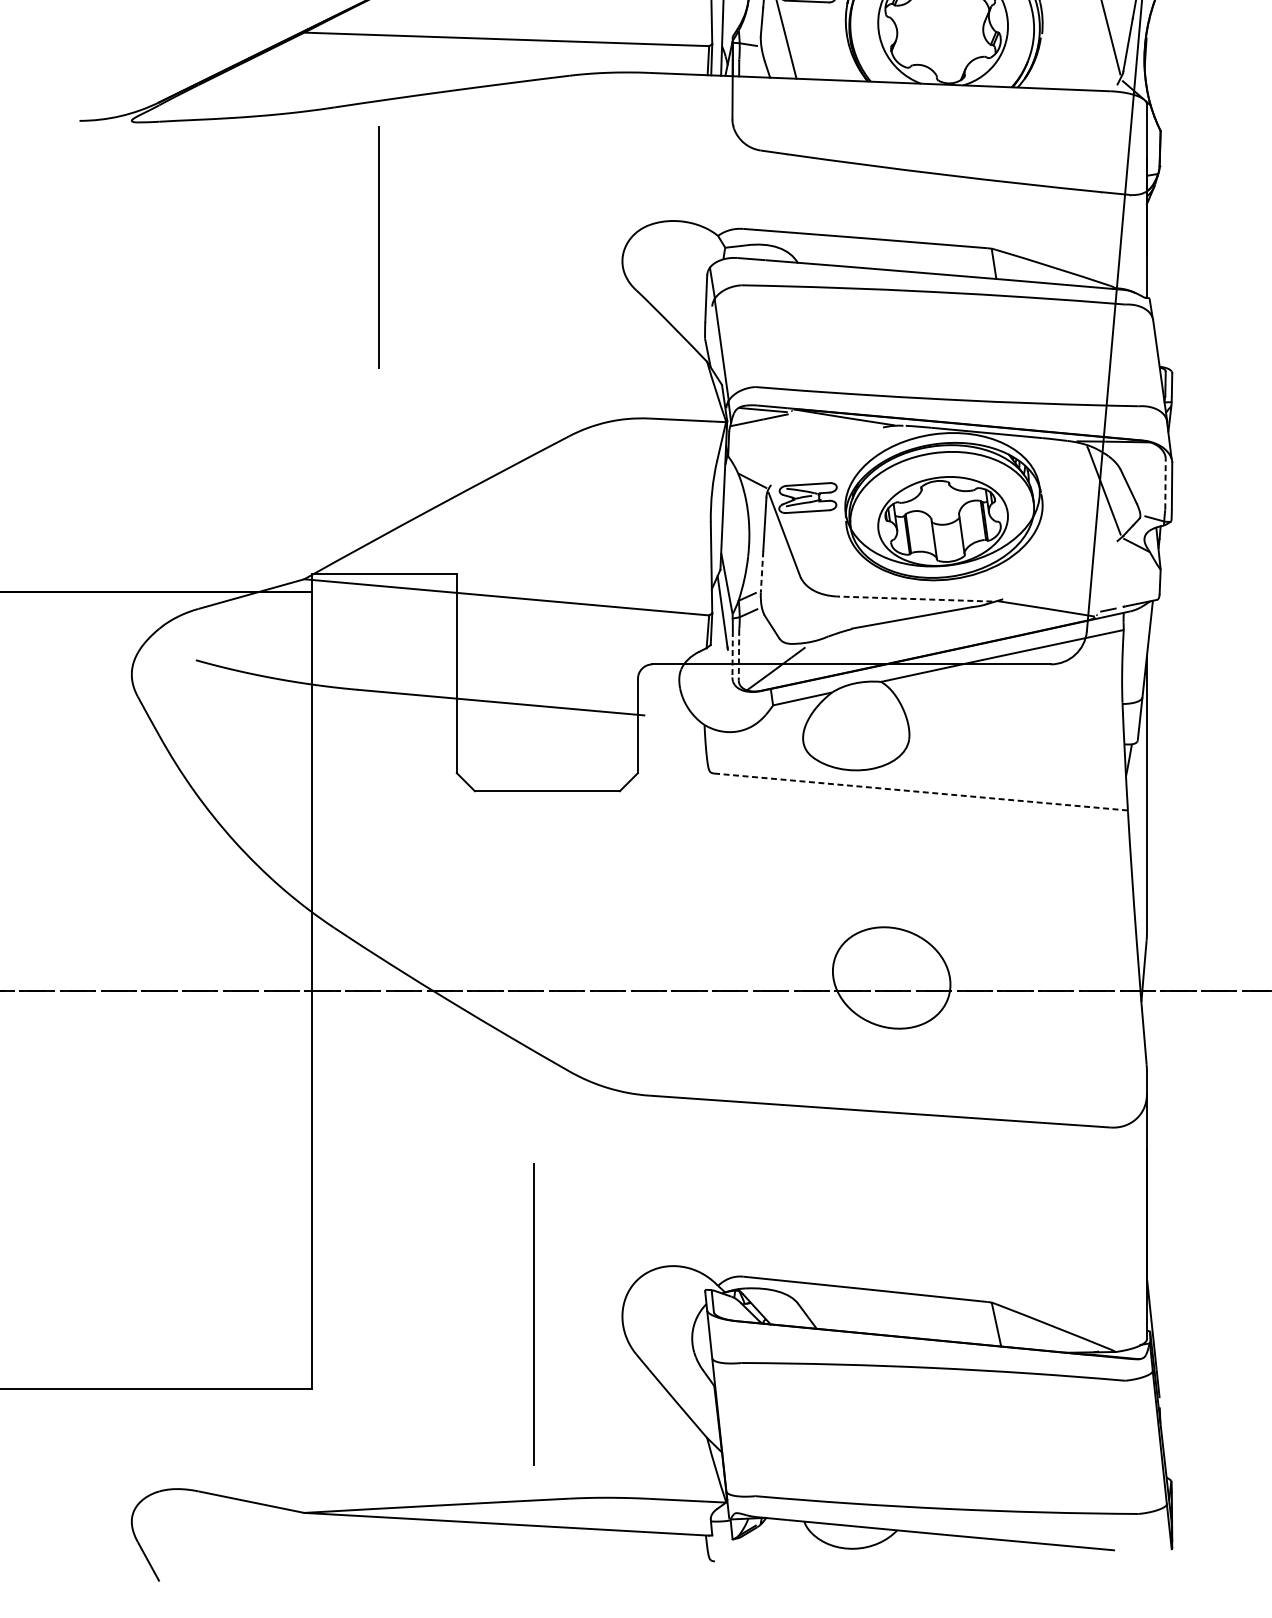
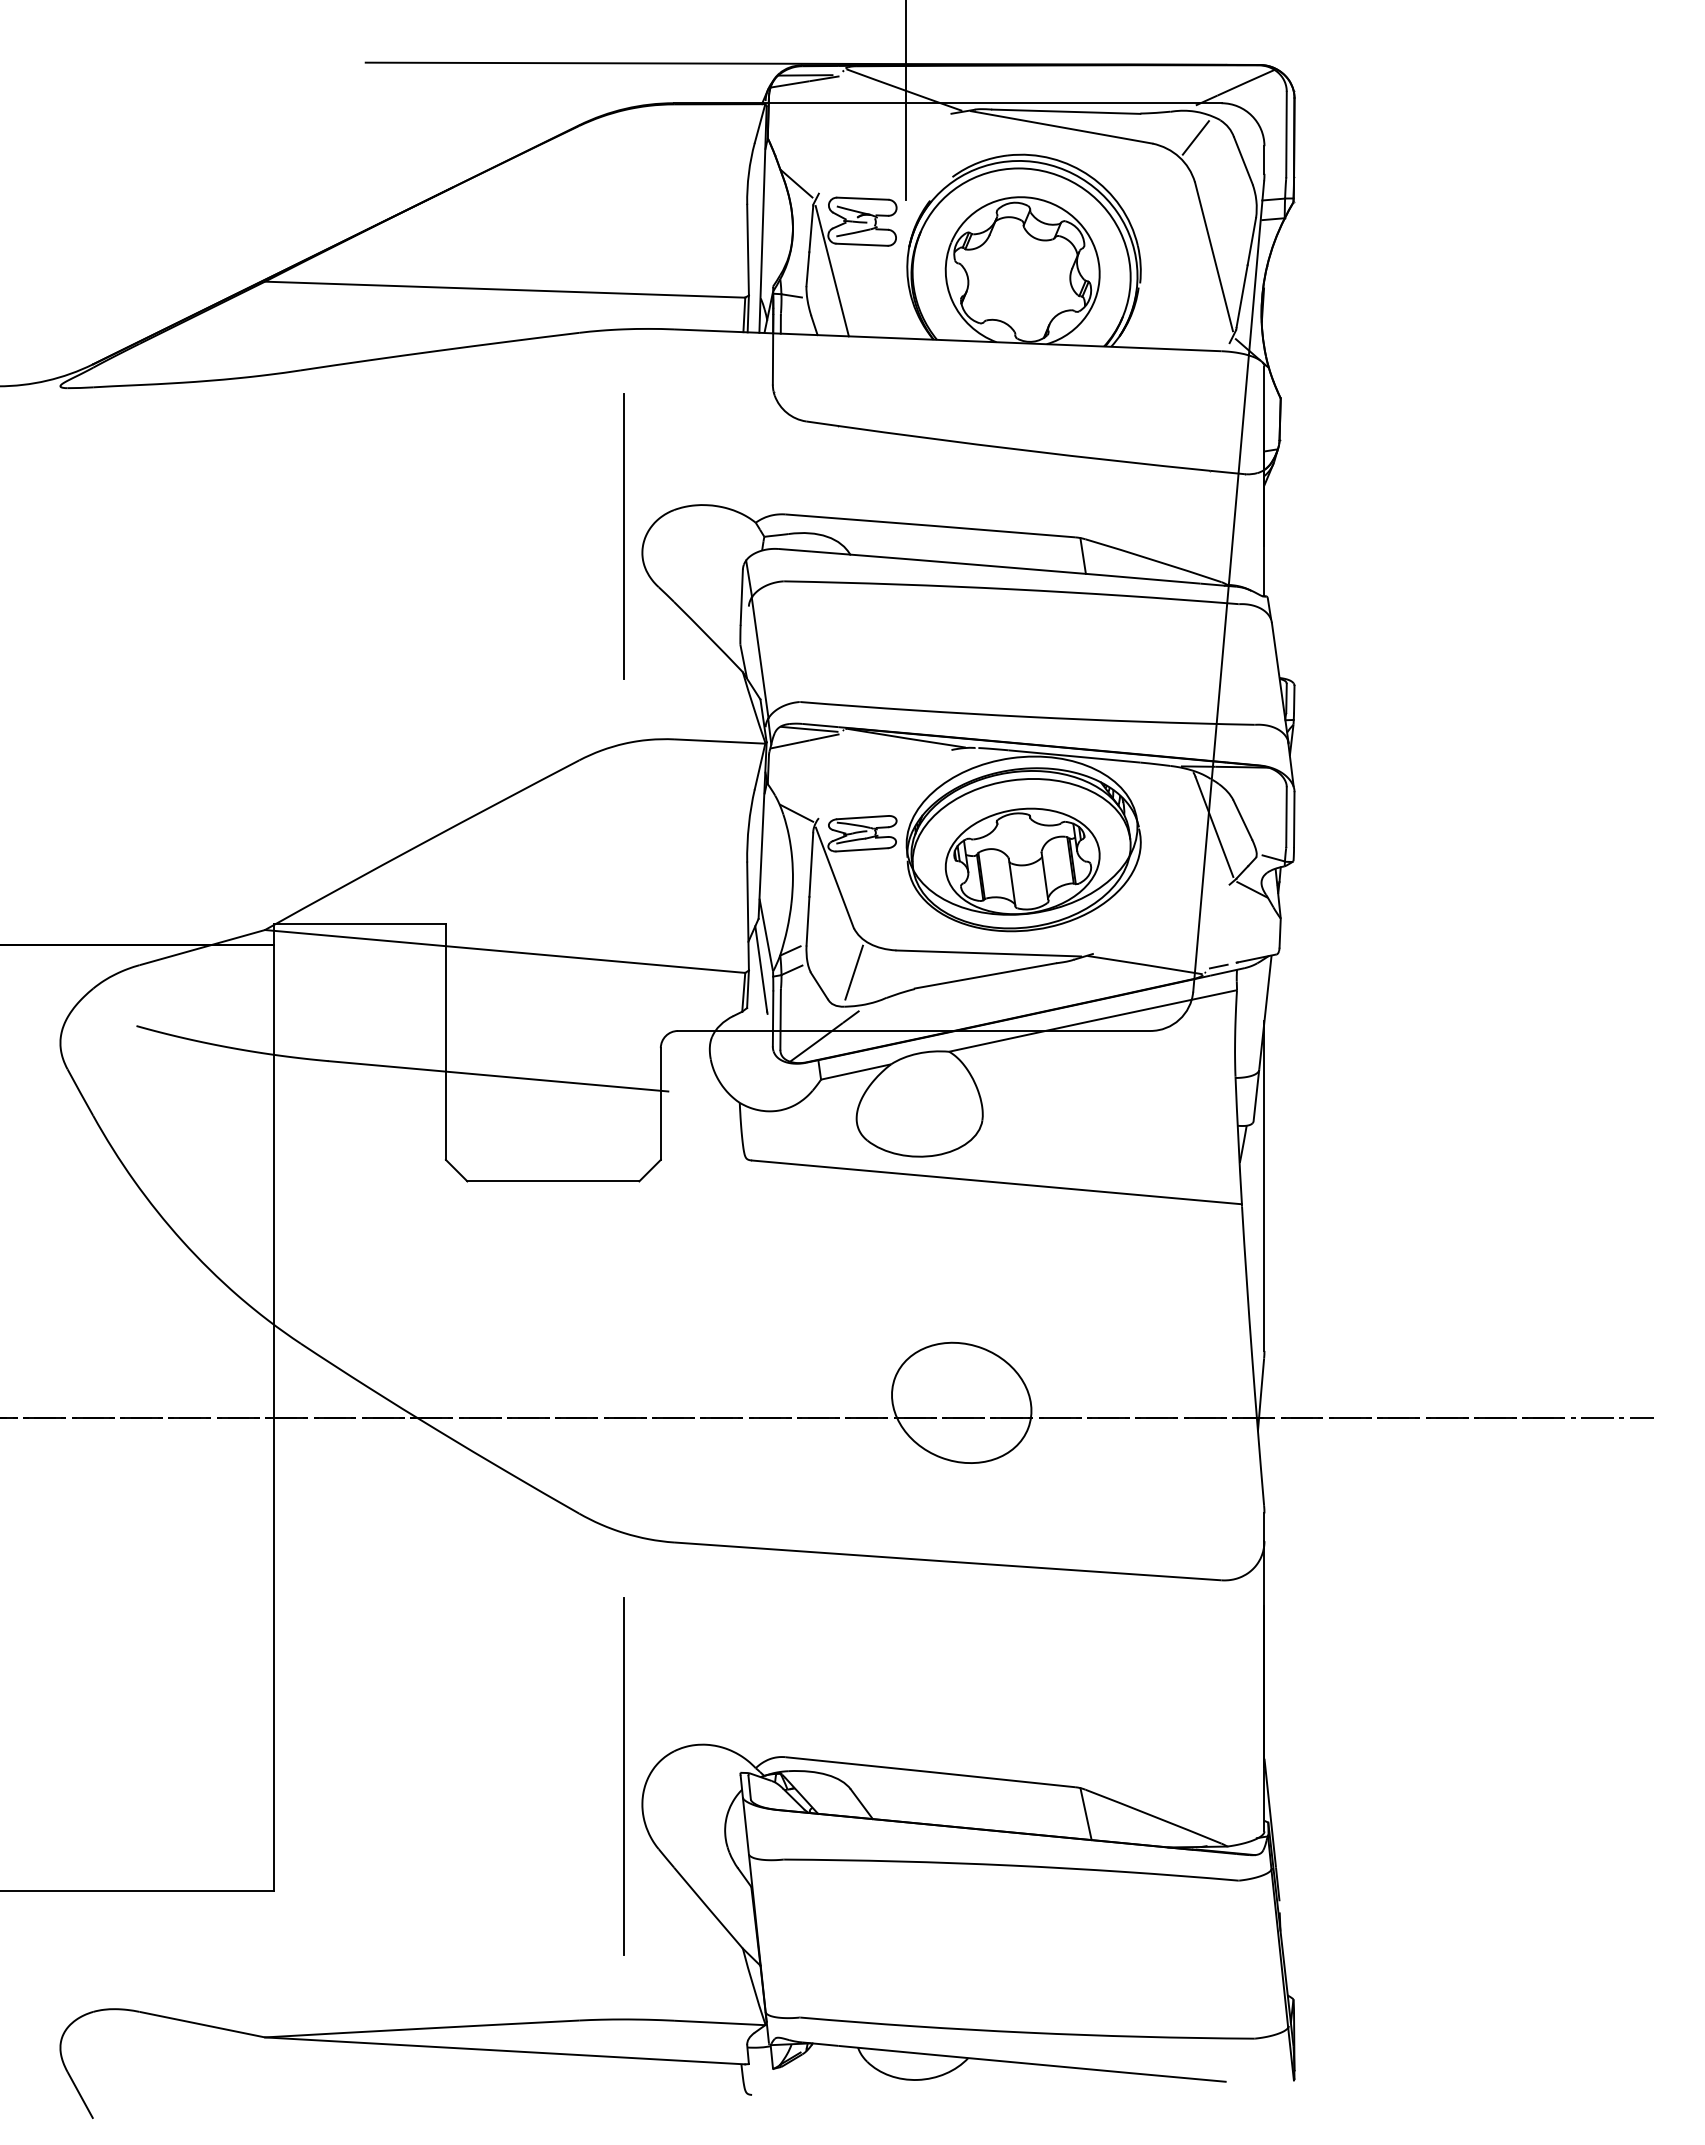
line: (378, 247) -> (623, 536), moved
line: (1165, 484) -> (1286, 817), dashed -> solid
line: (761, 572) -> (807, 921), dashed -> solid
line: (914, 599) -> (988, 953), dashed -> solid
line: (800, 615) -> (853, 972), added
line: (732, 653) -> (773, 1018), dashed -> solid
line: (738, 654) -> (780, 1019), dashed -> solid
line: (921, 792) -> (997, 1182), dashed -> solid
line: (533, 1314) -> (623, 1776), moved

